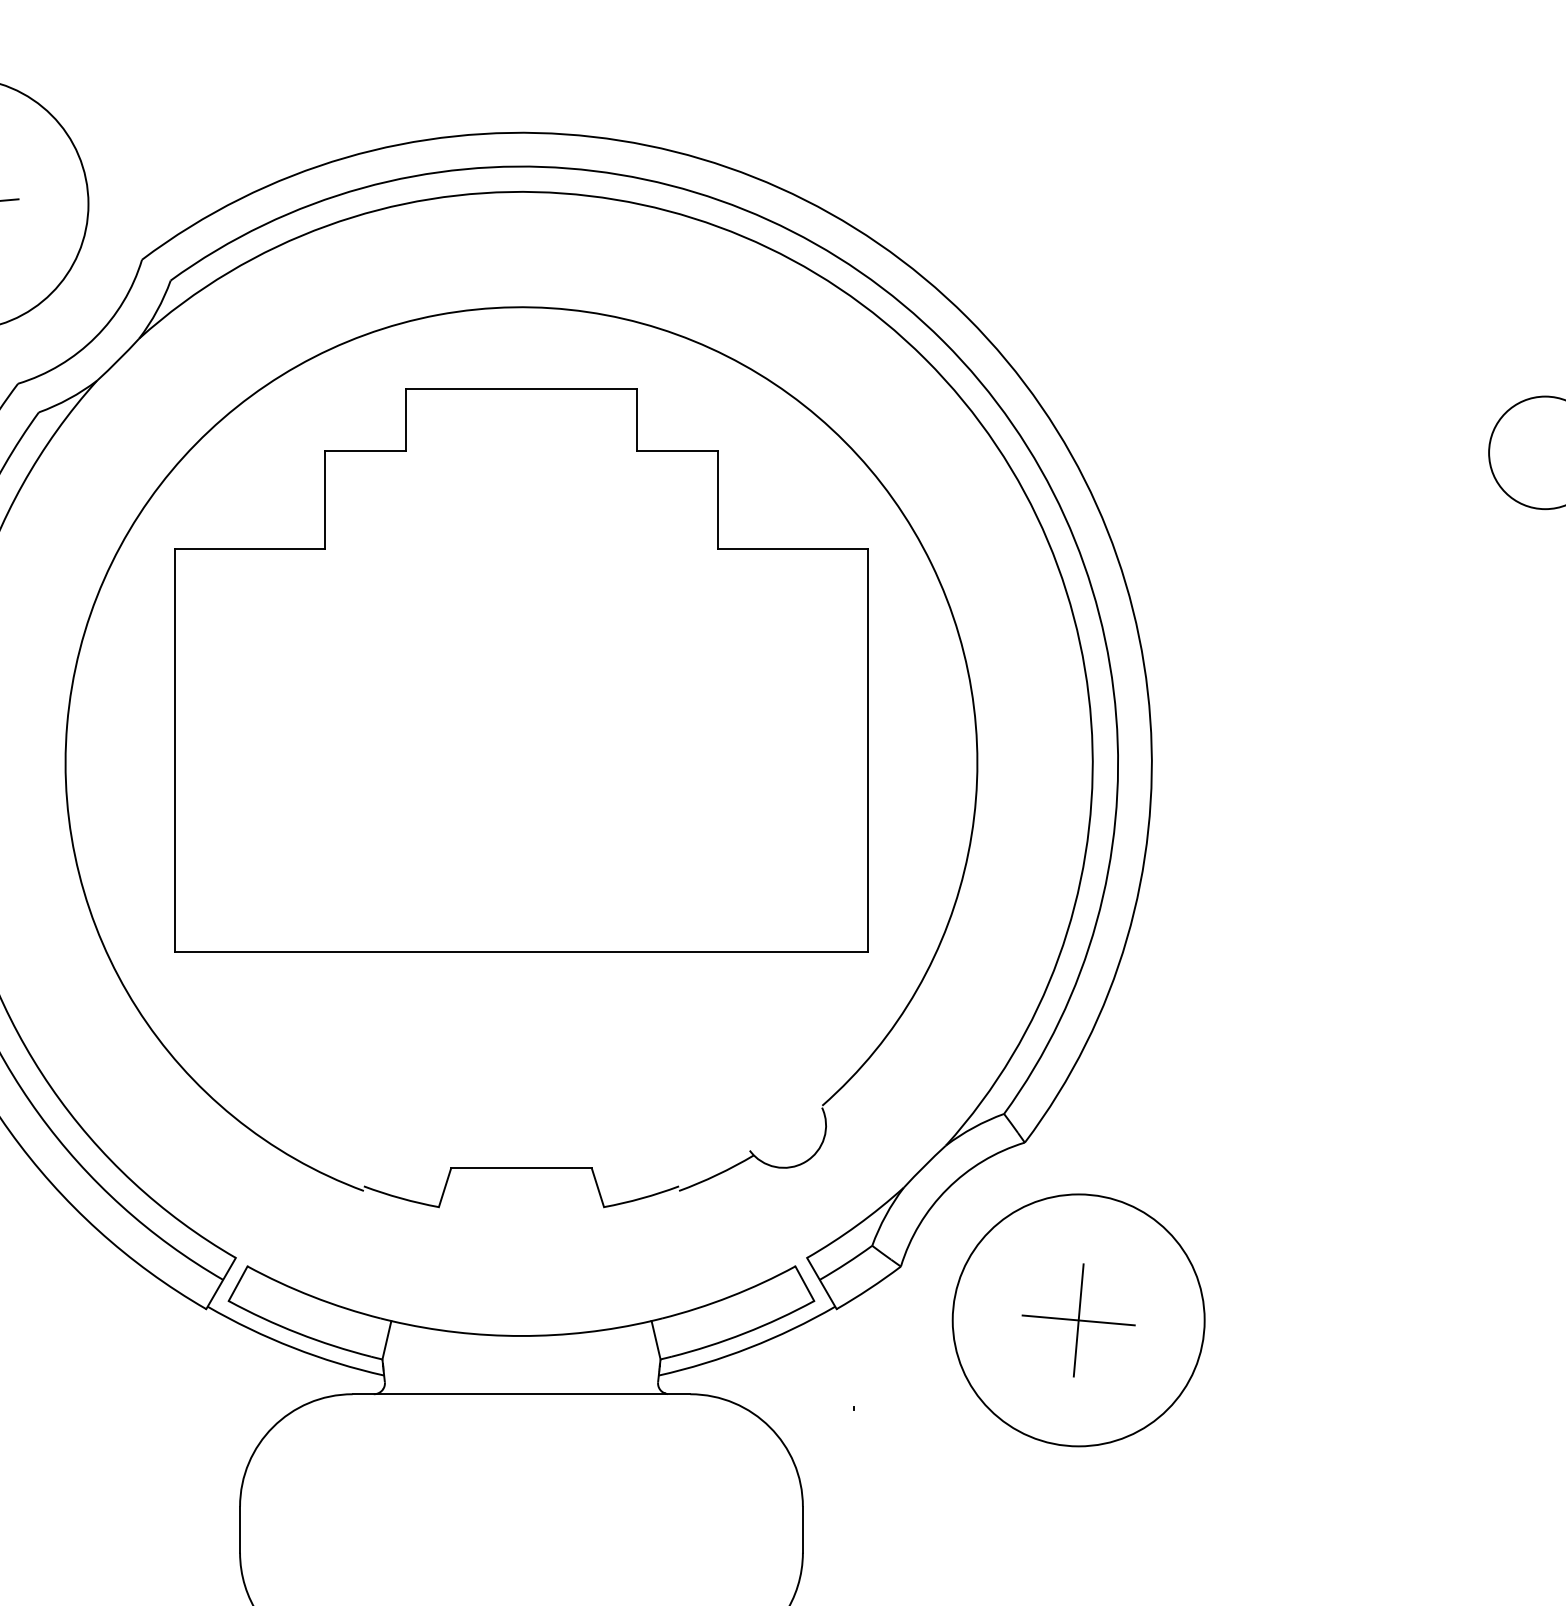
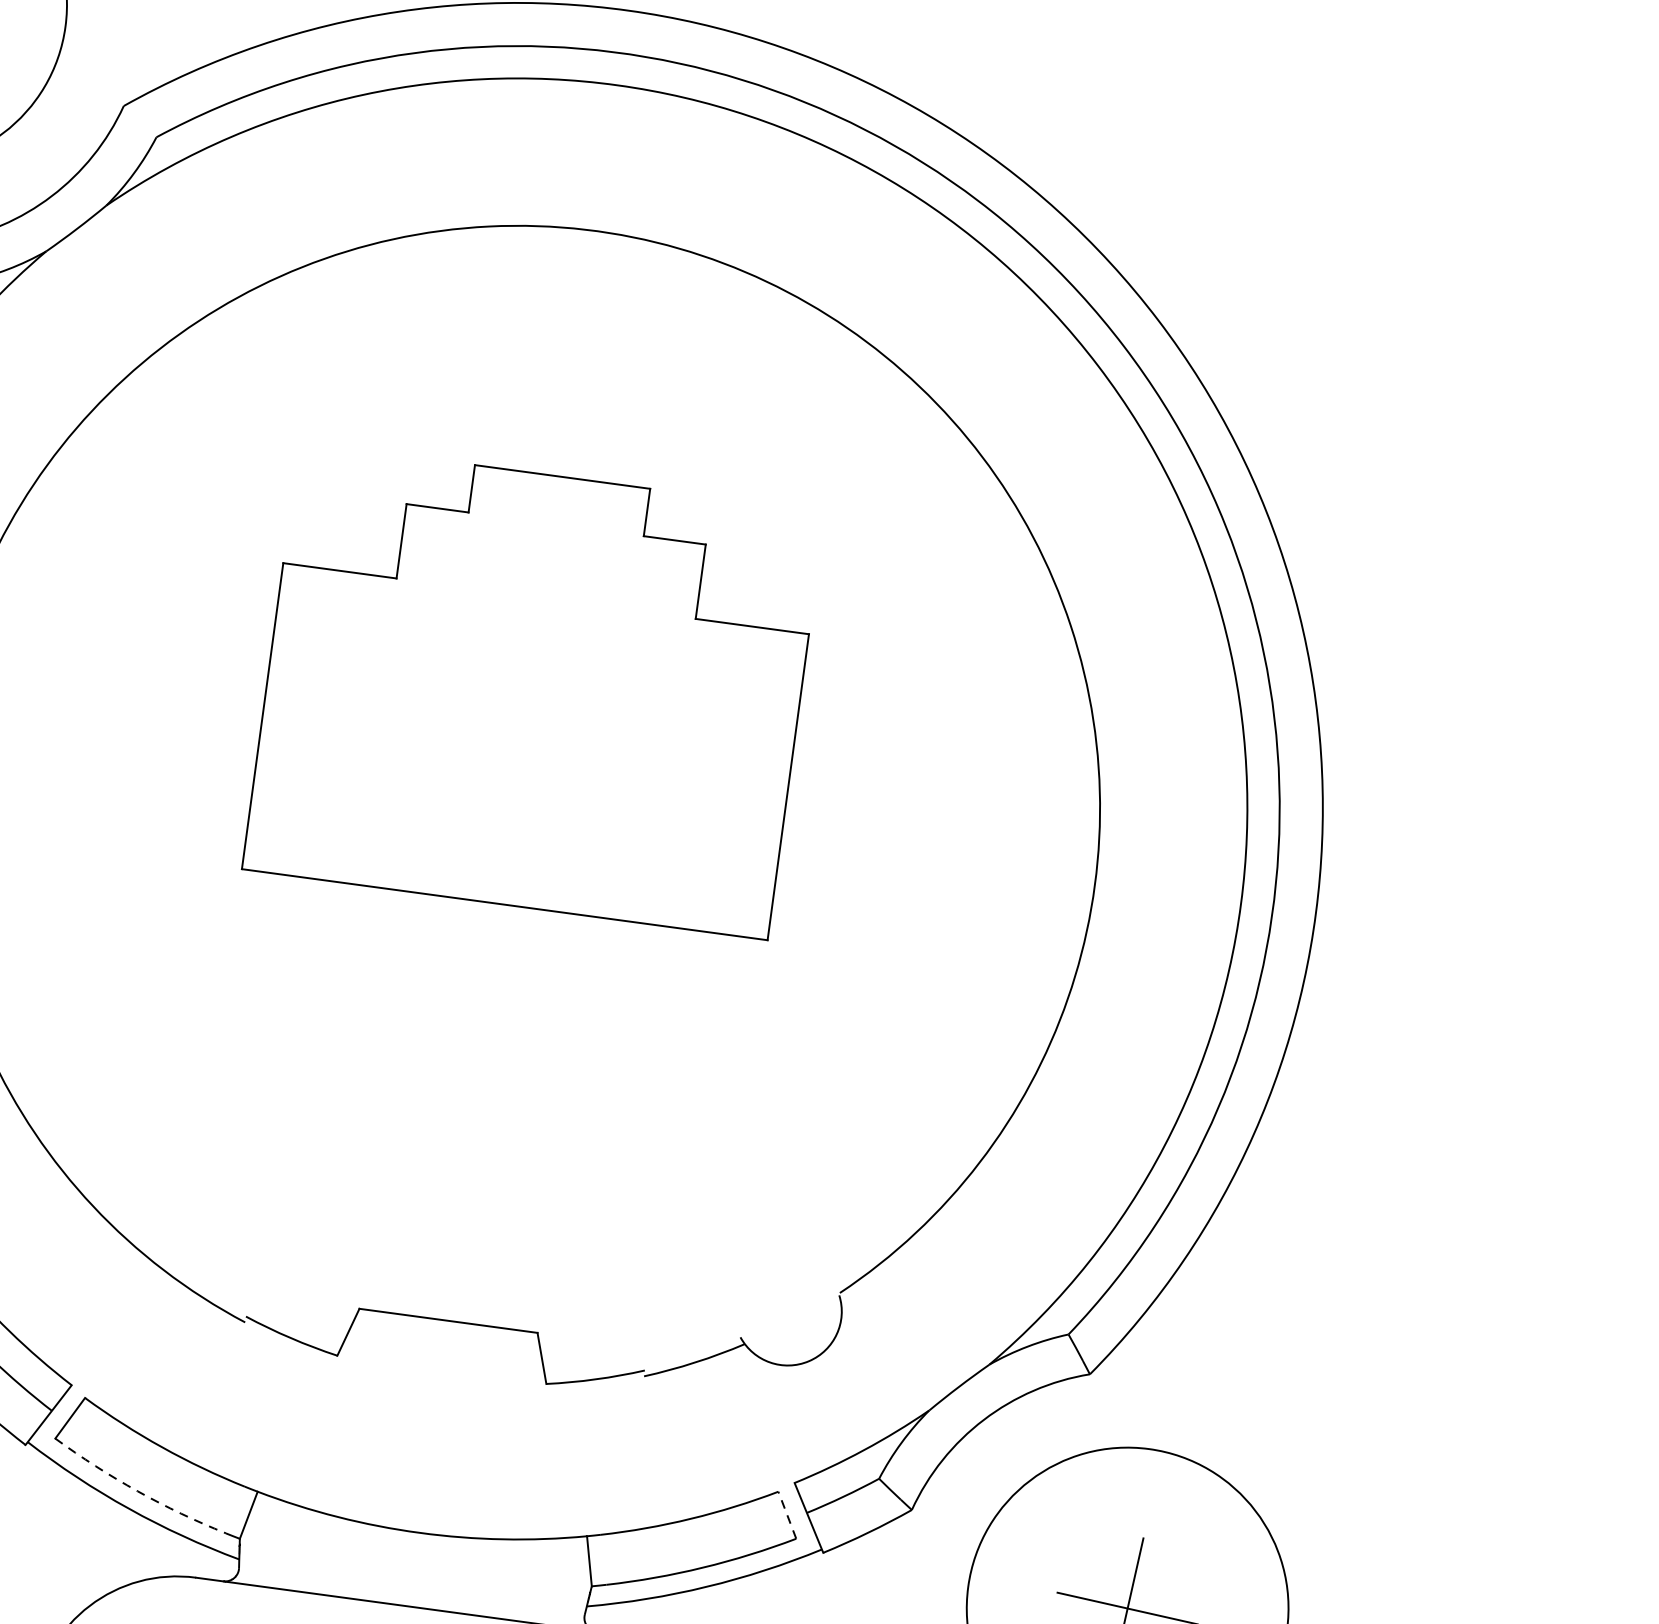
part: (521, 670) -> (533, 690), size x0.6
line: (804, 1283) -> (786, 1514), solid -> dashed
arc: (298, 1333) -> (138, 1491), solid -> dashed

